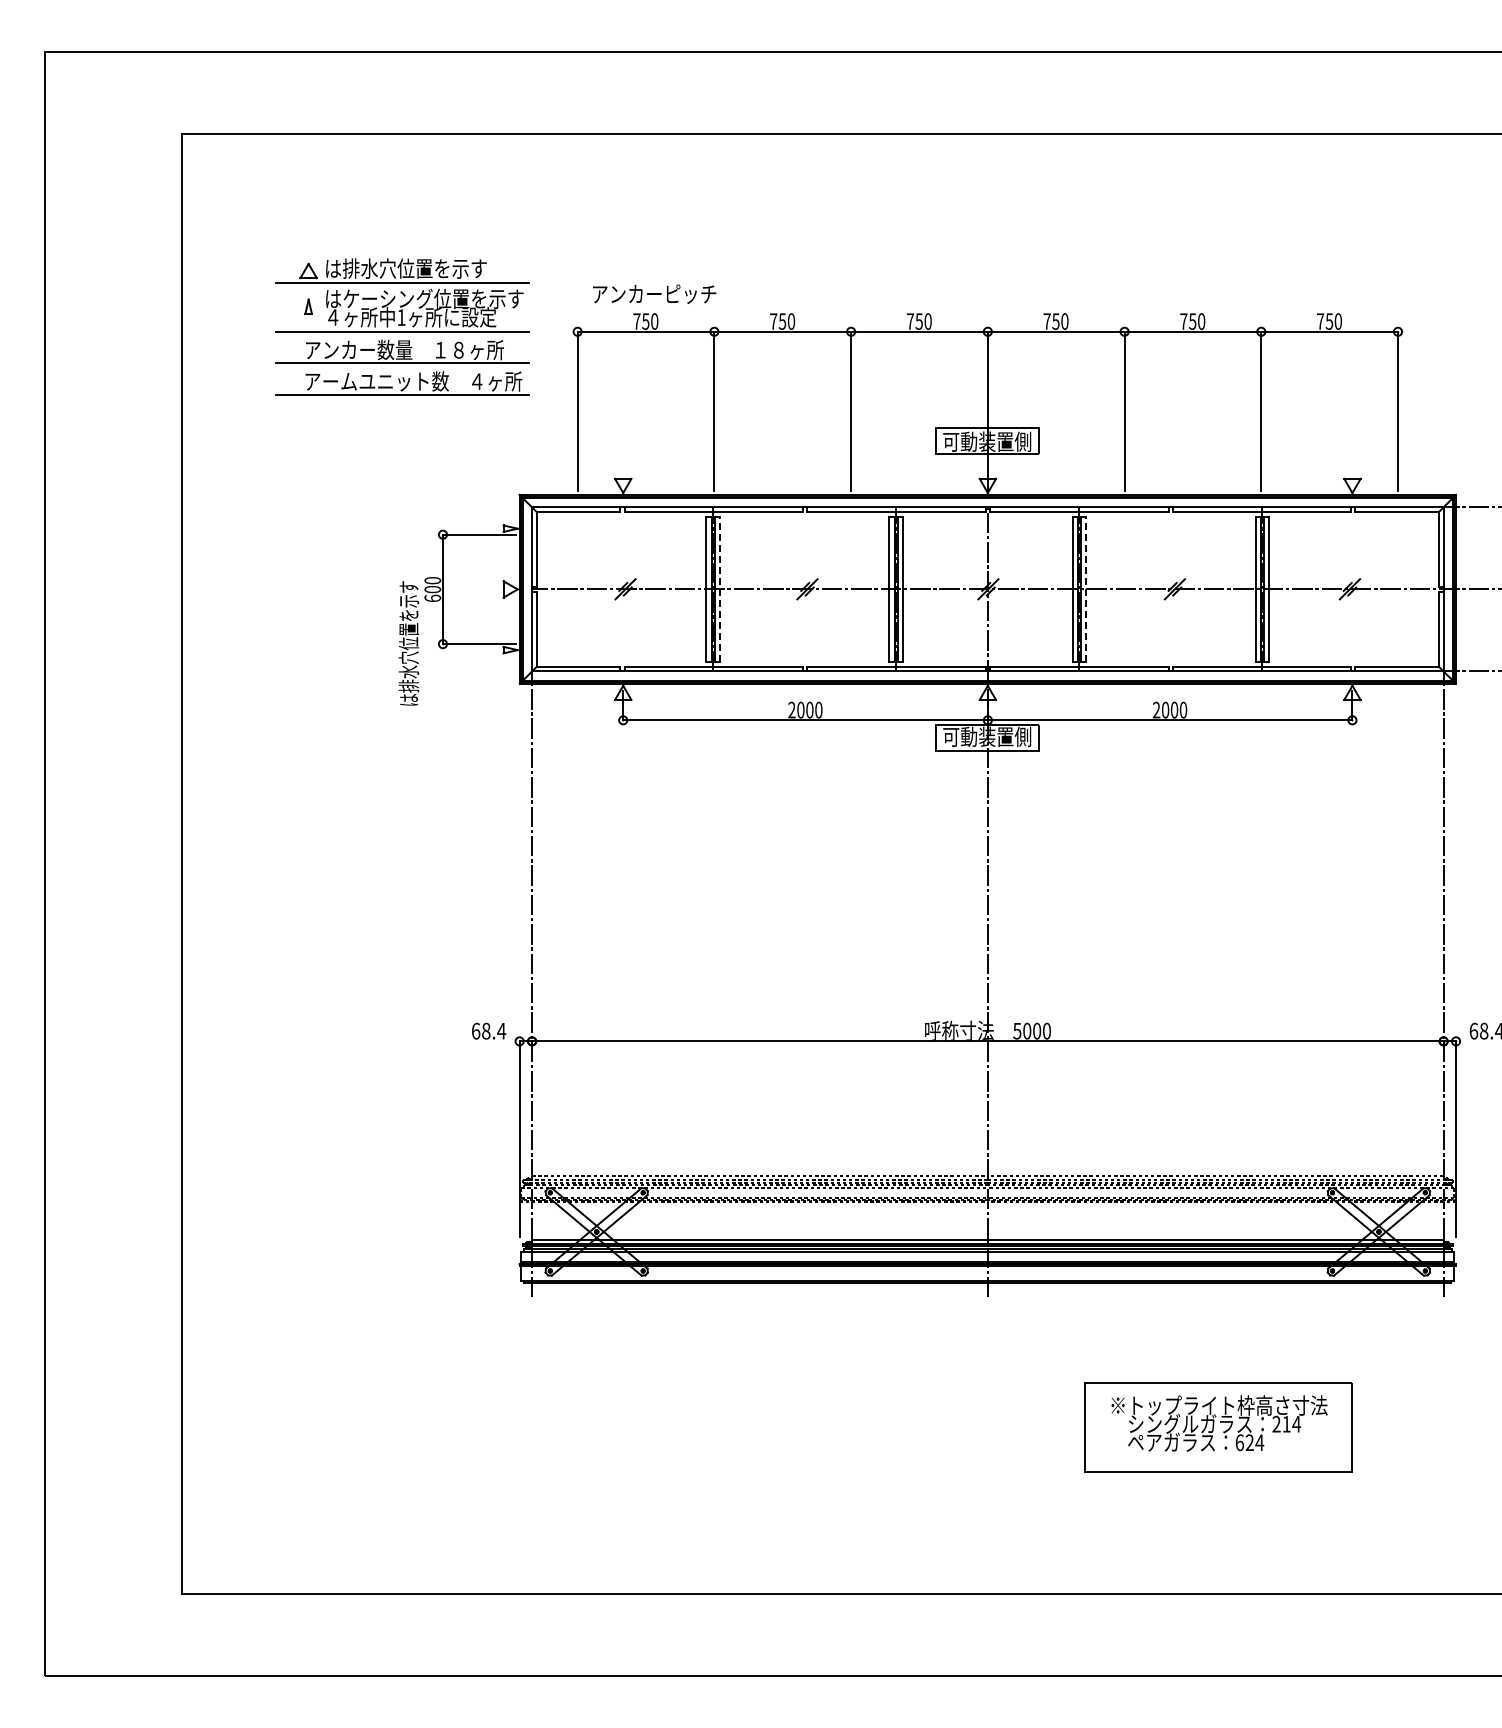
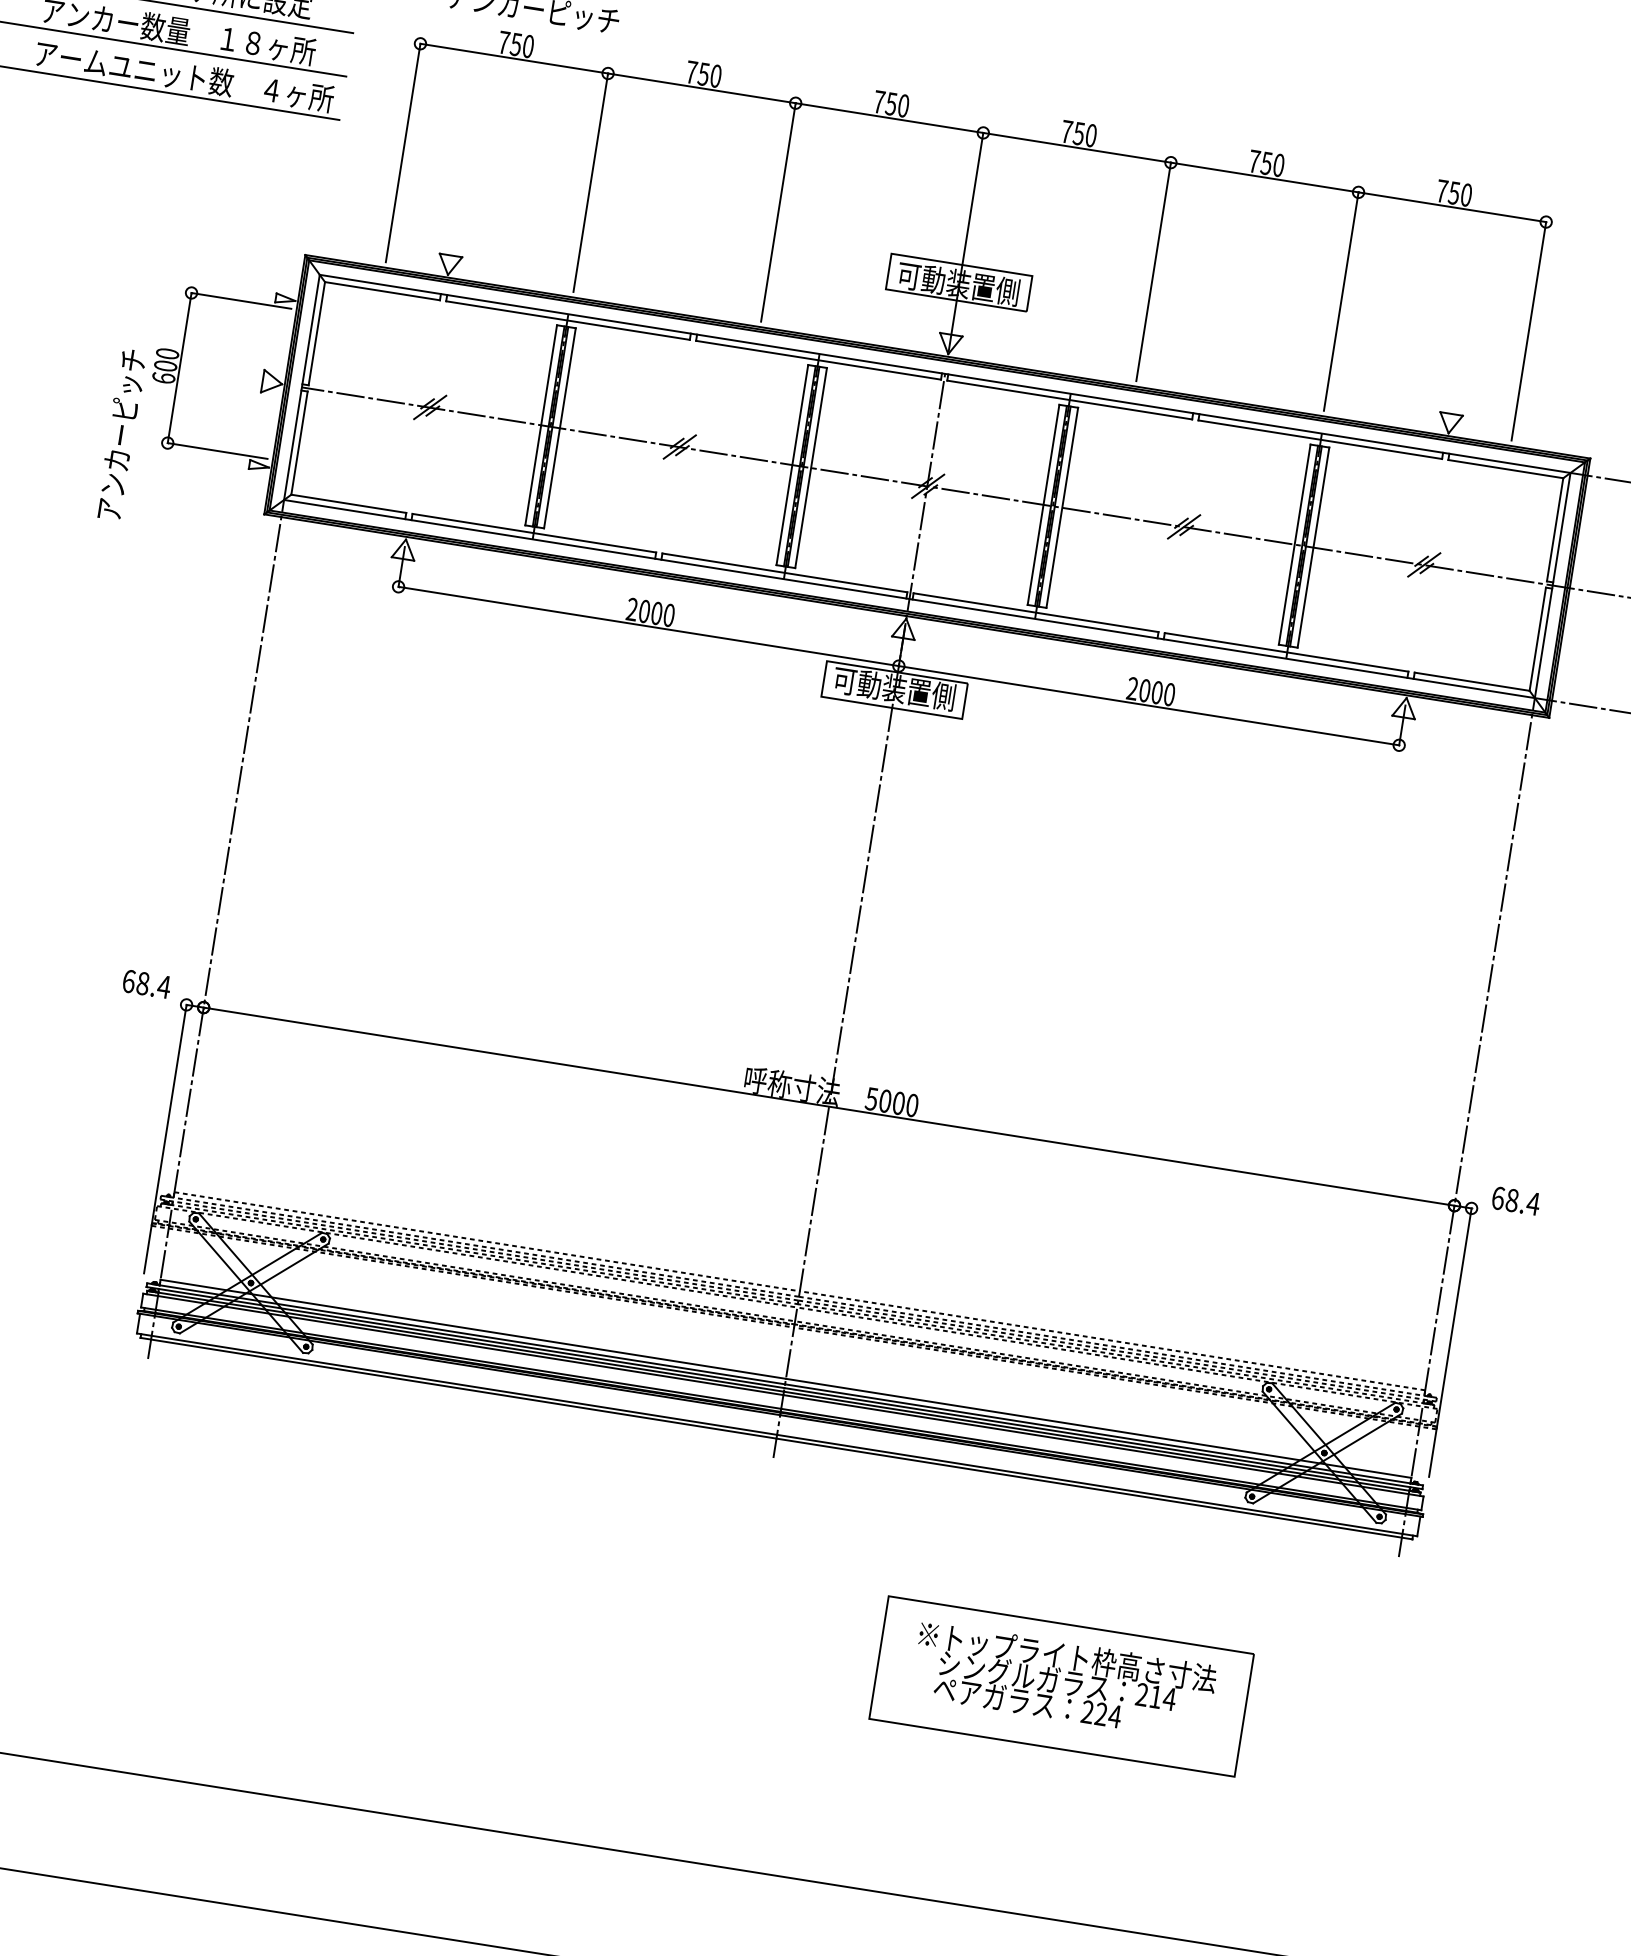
line: (720, 589) -> (560, 428), dashed -> solid
line: (1086, 589) -> (1062, 508), dashed -> solid
text: (408, 643) -> (120, 434), は排水穴位置を示す -> アンカーピッチ
text: (1239, 1442) -> (1087, 1711), 624 -> 224

